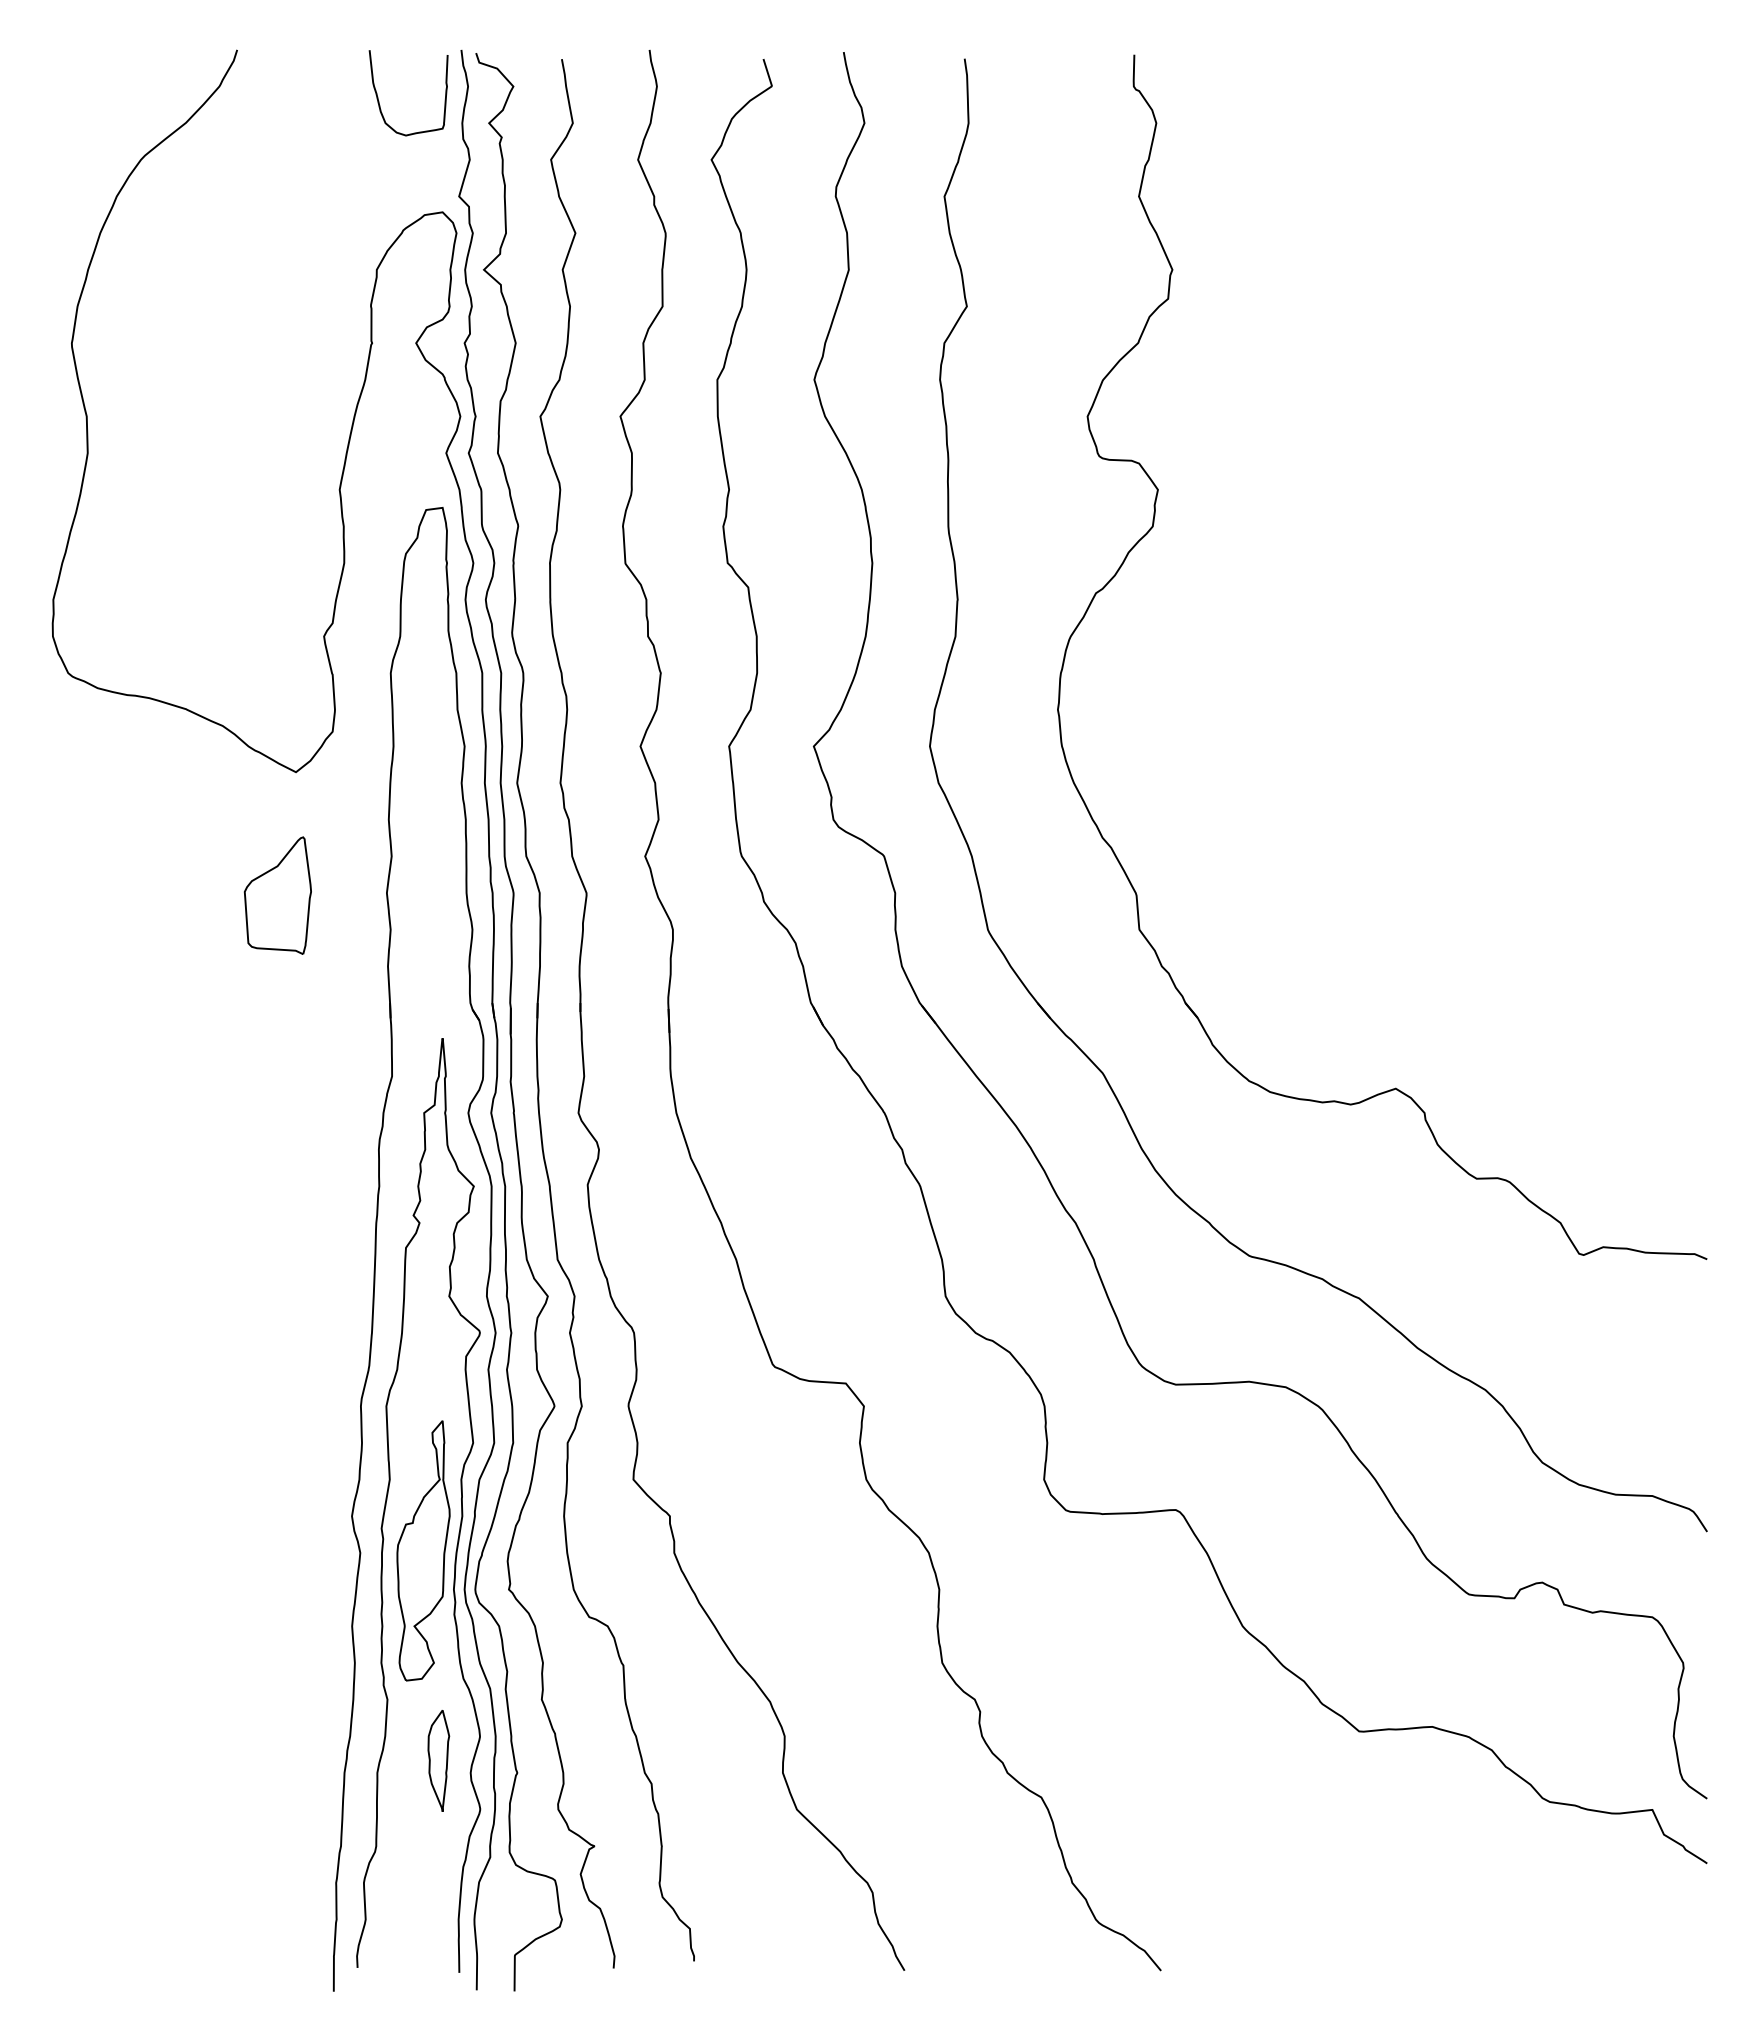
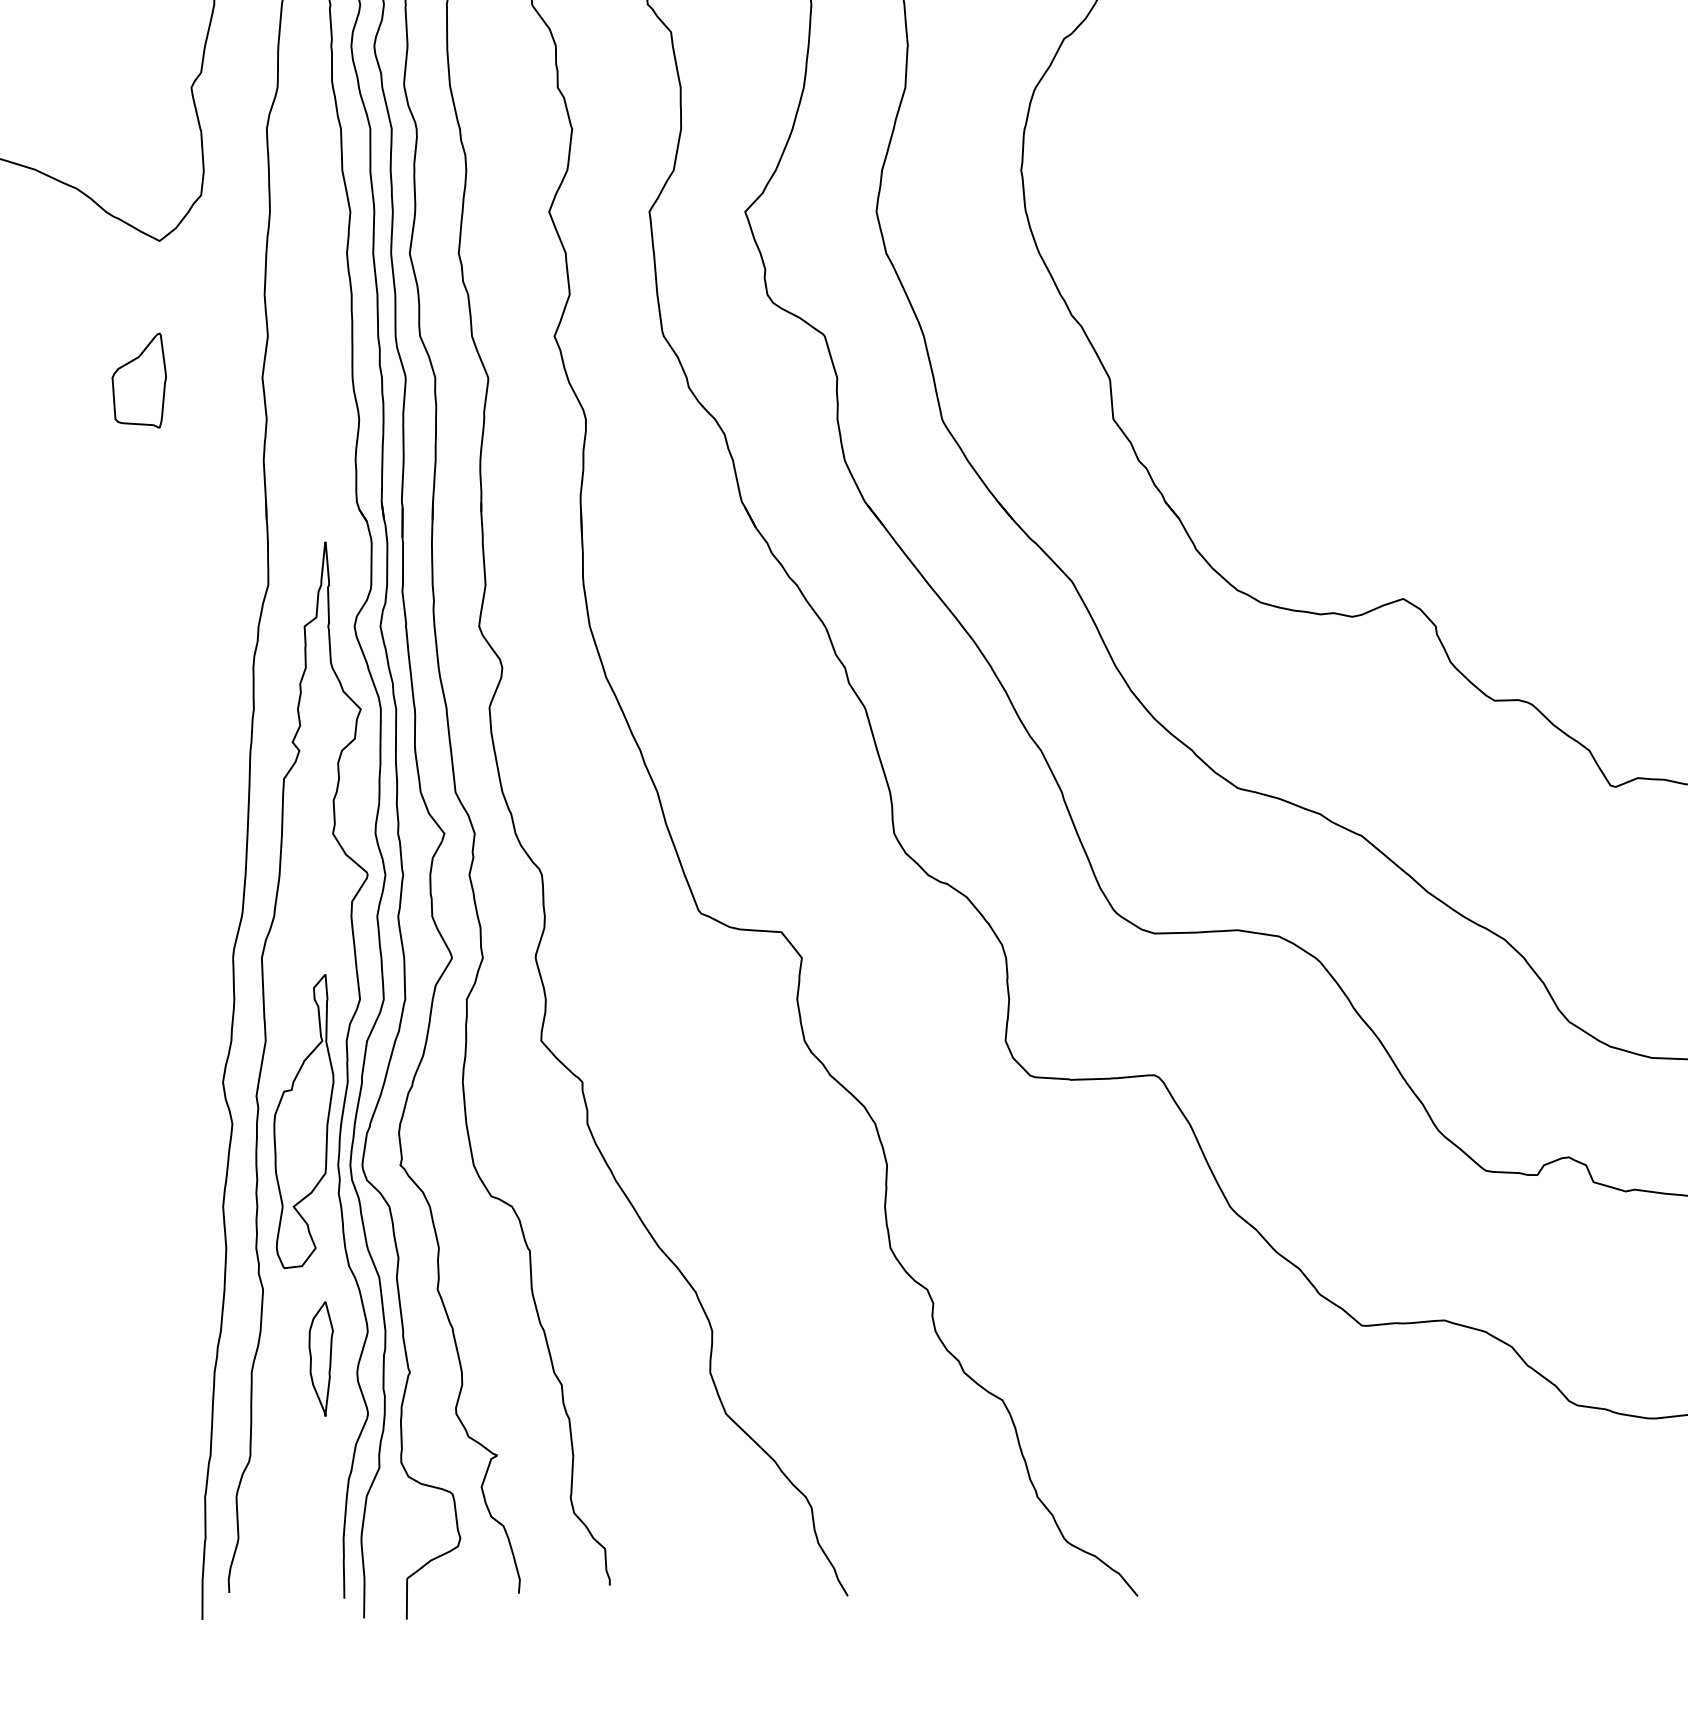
part: (277, 895) -> (138, 380), size x0.71

